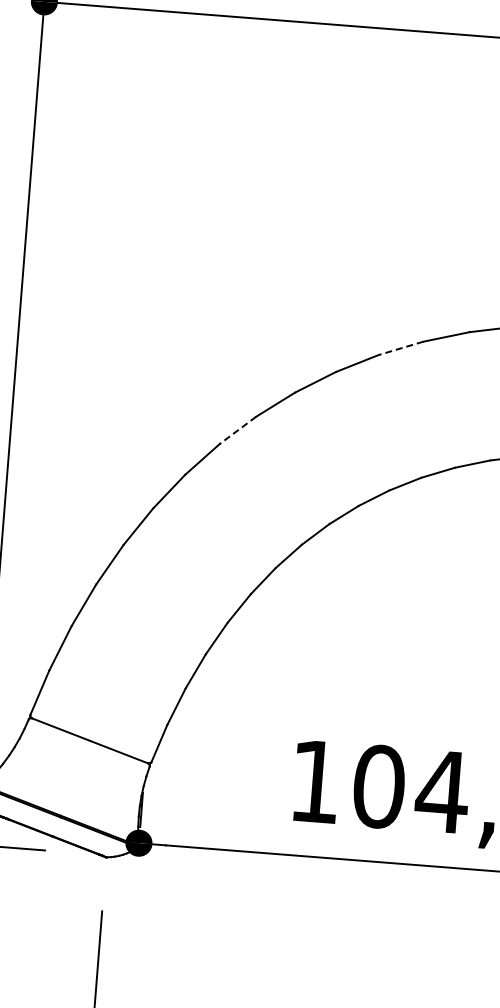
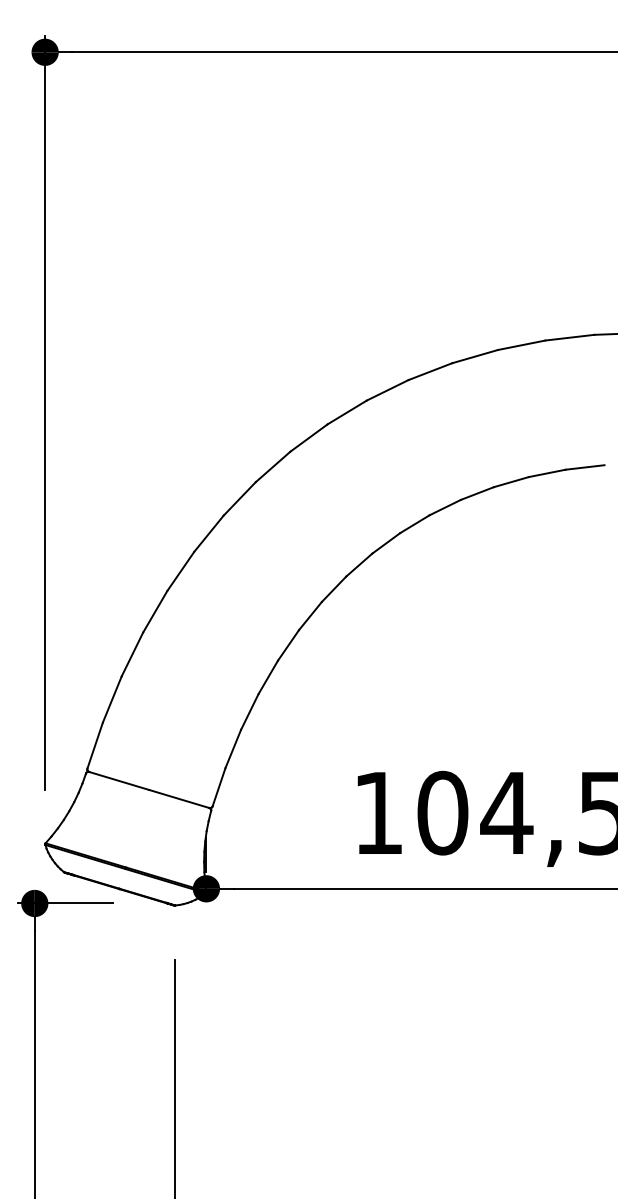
line: (400, 348) -> (429, 371), dashed -> solid
line: (237, 430) -> (272, 467), dashed -> solid

